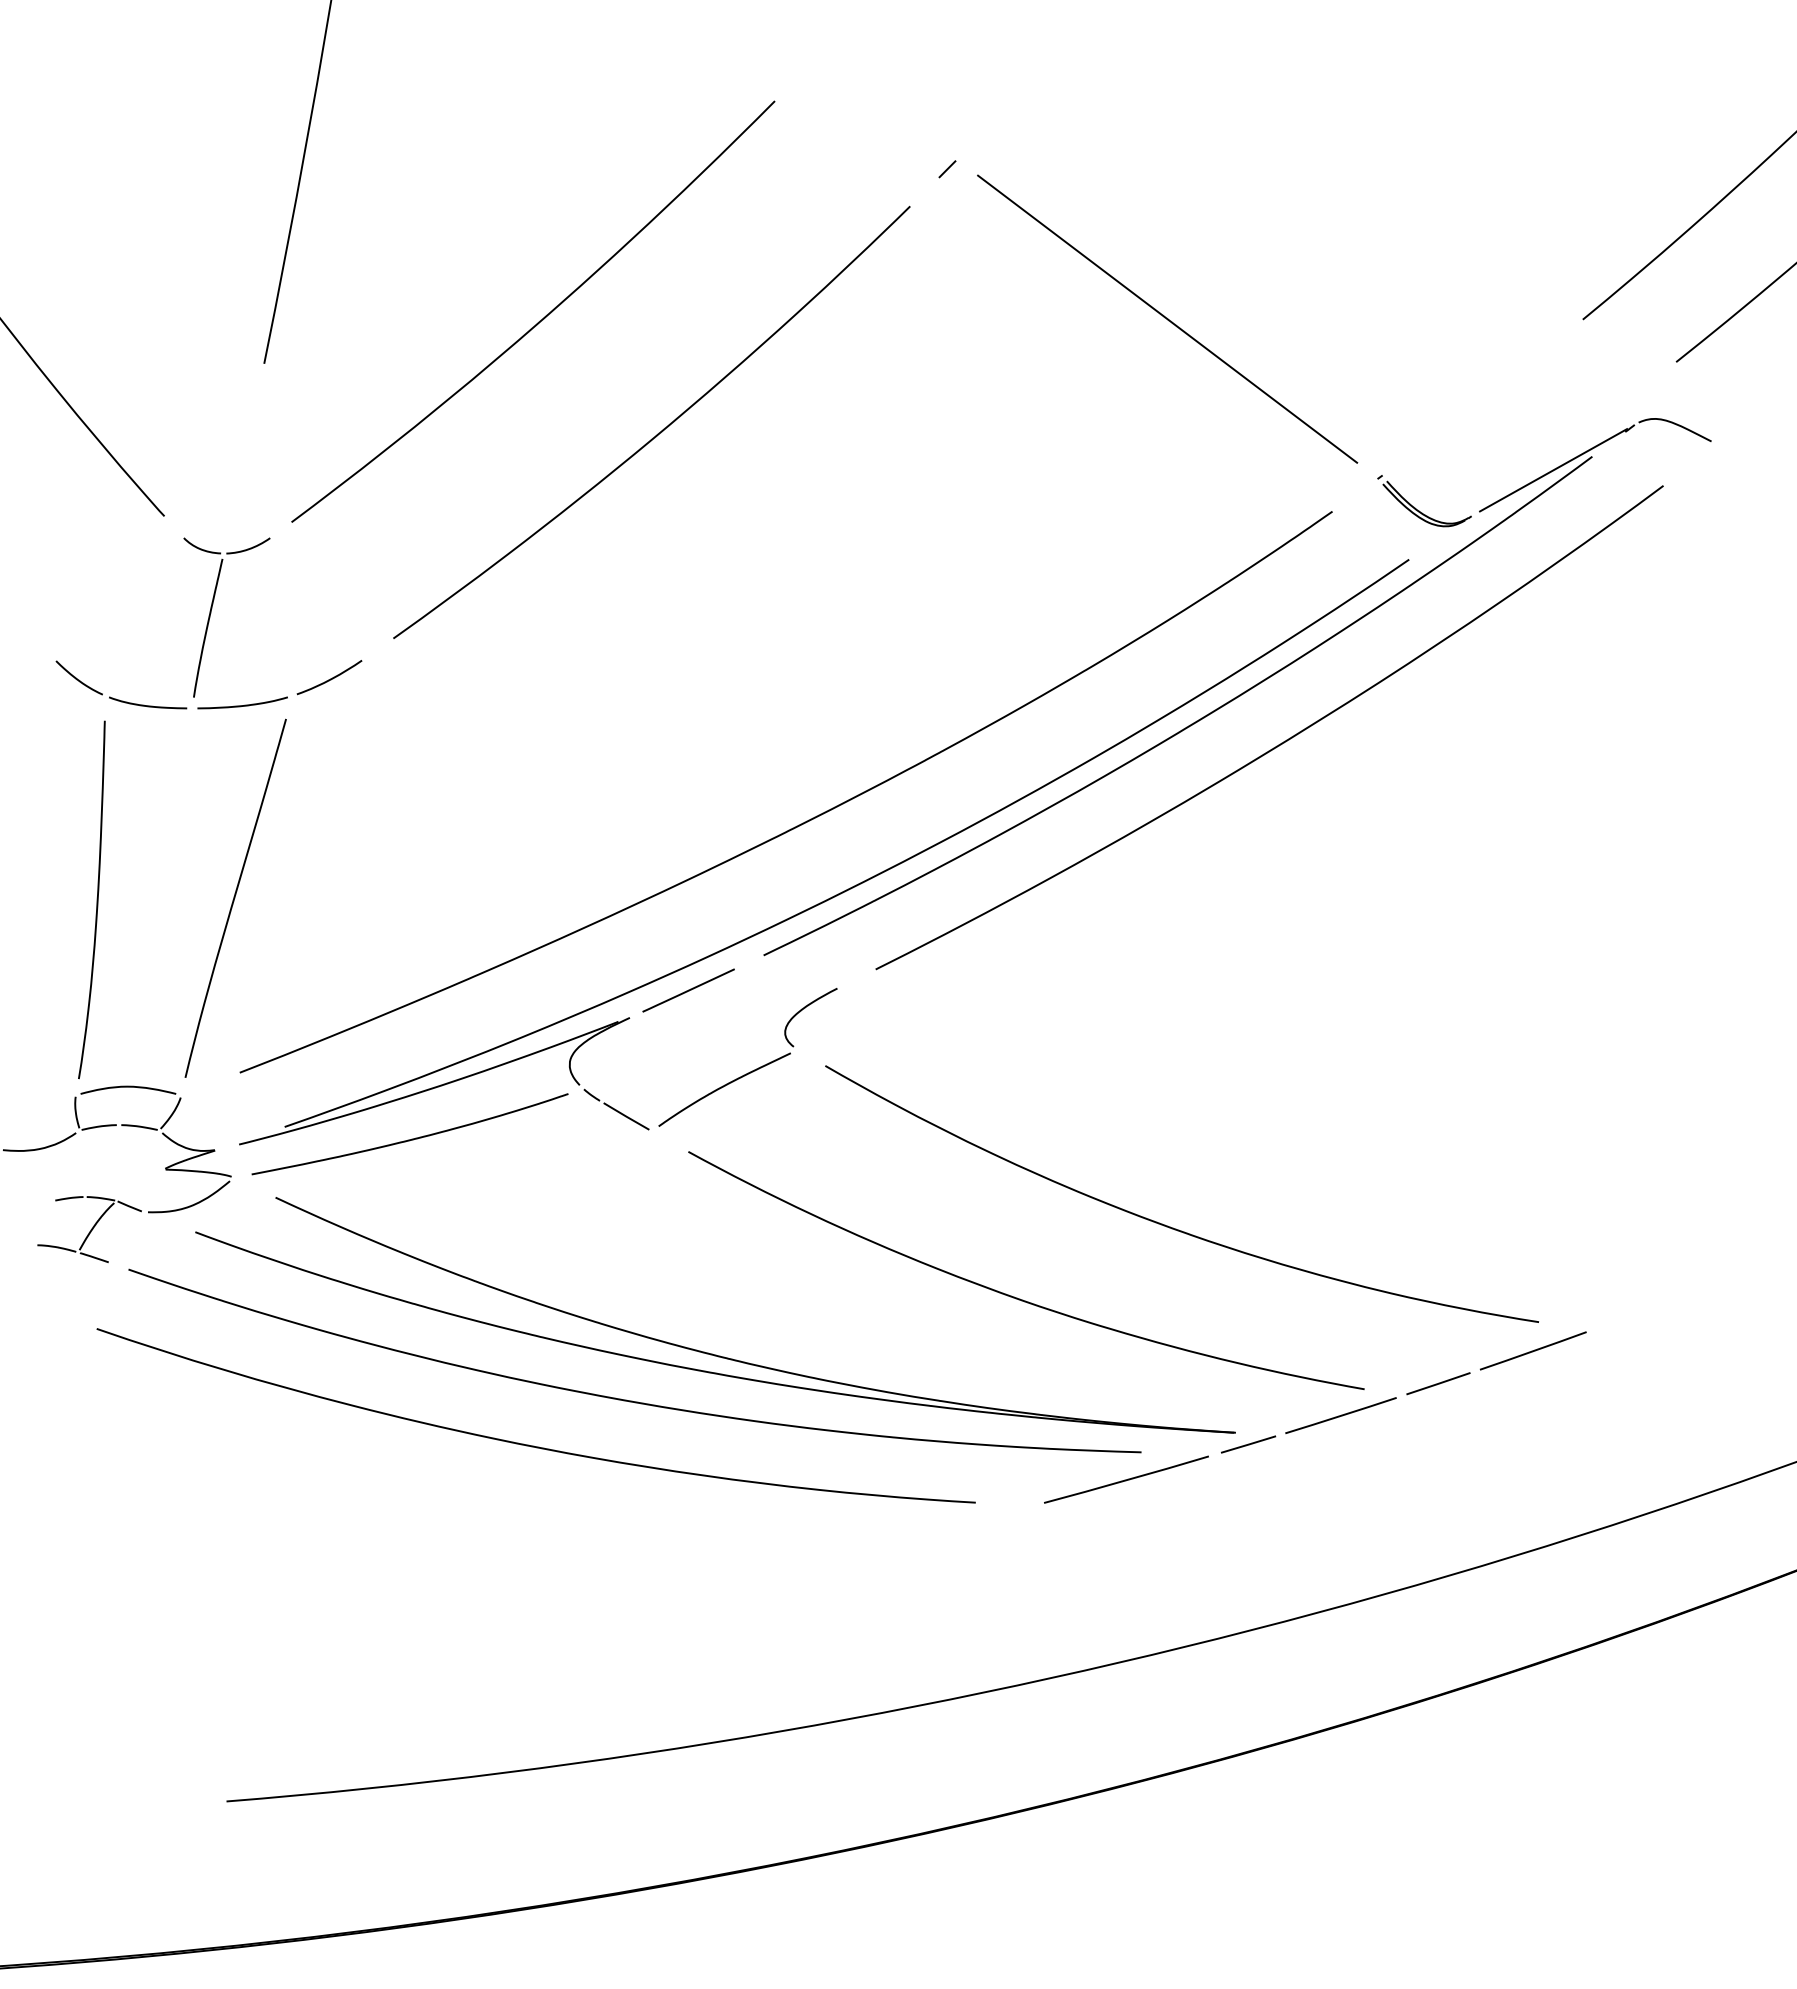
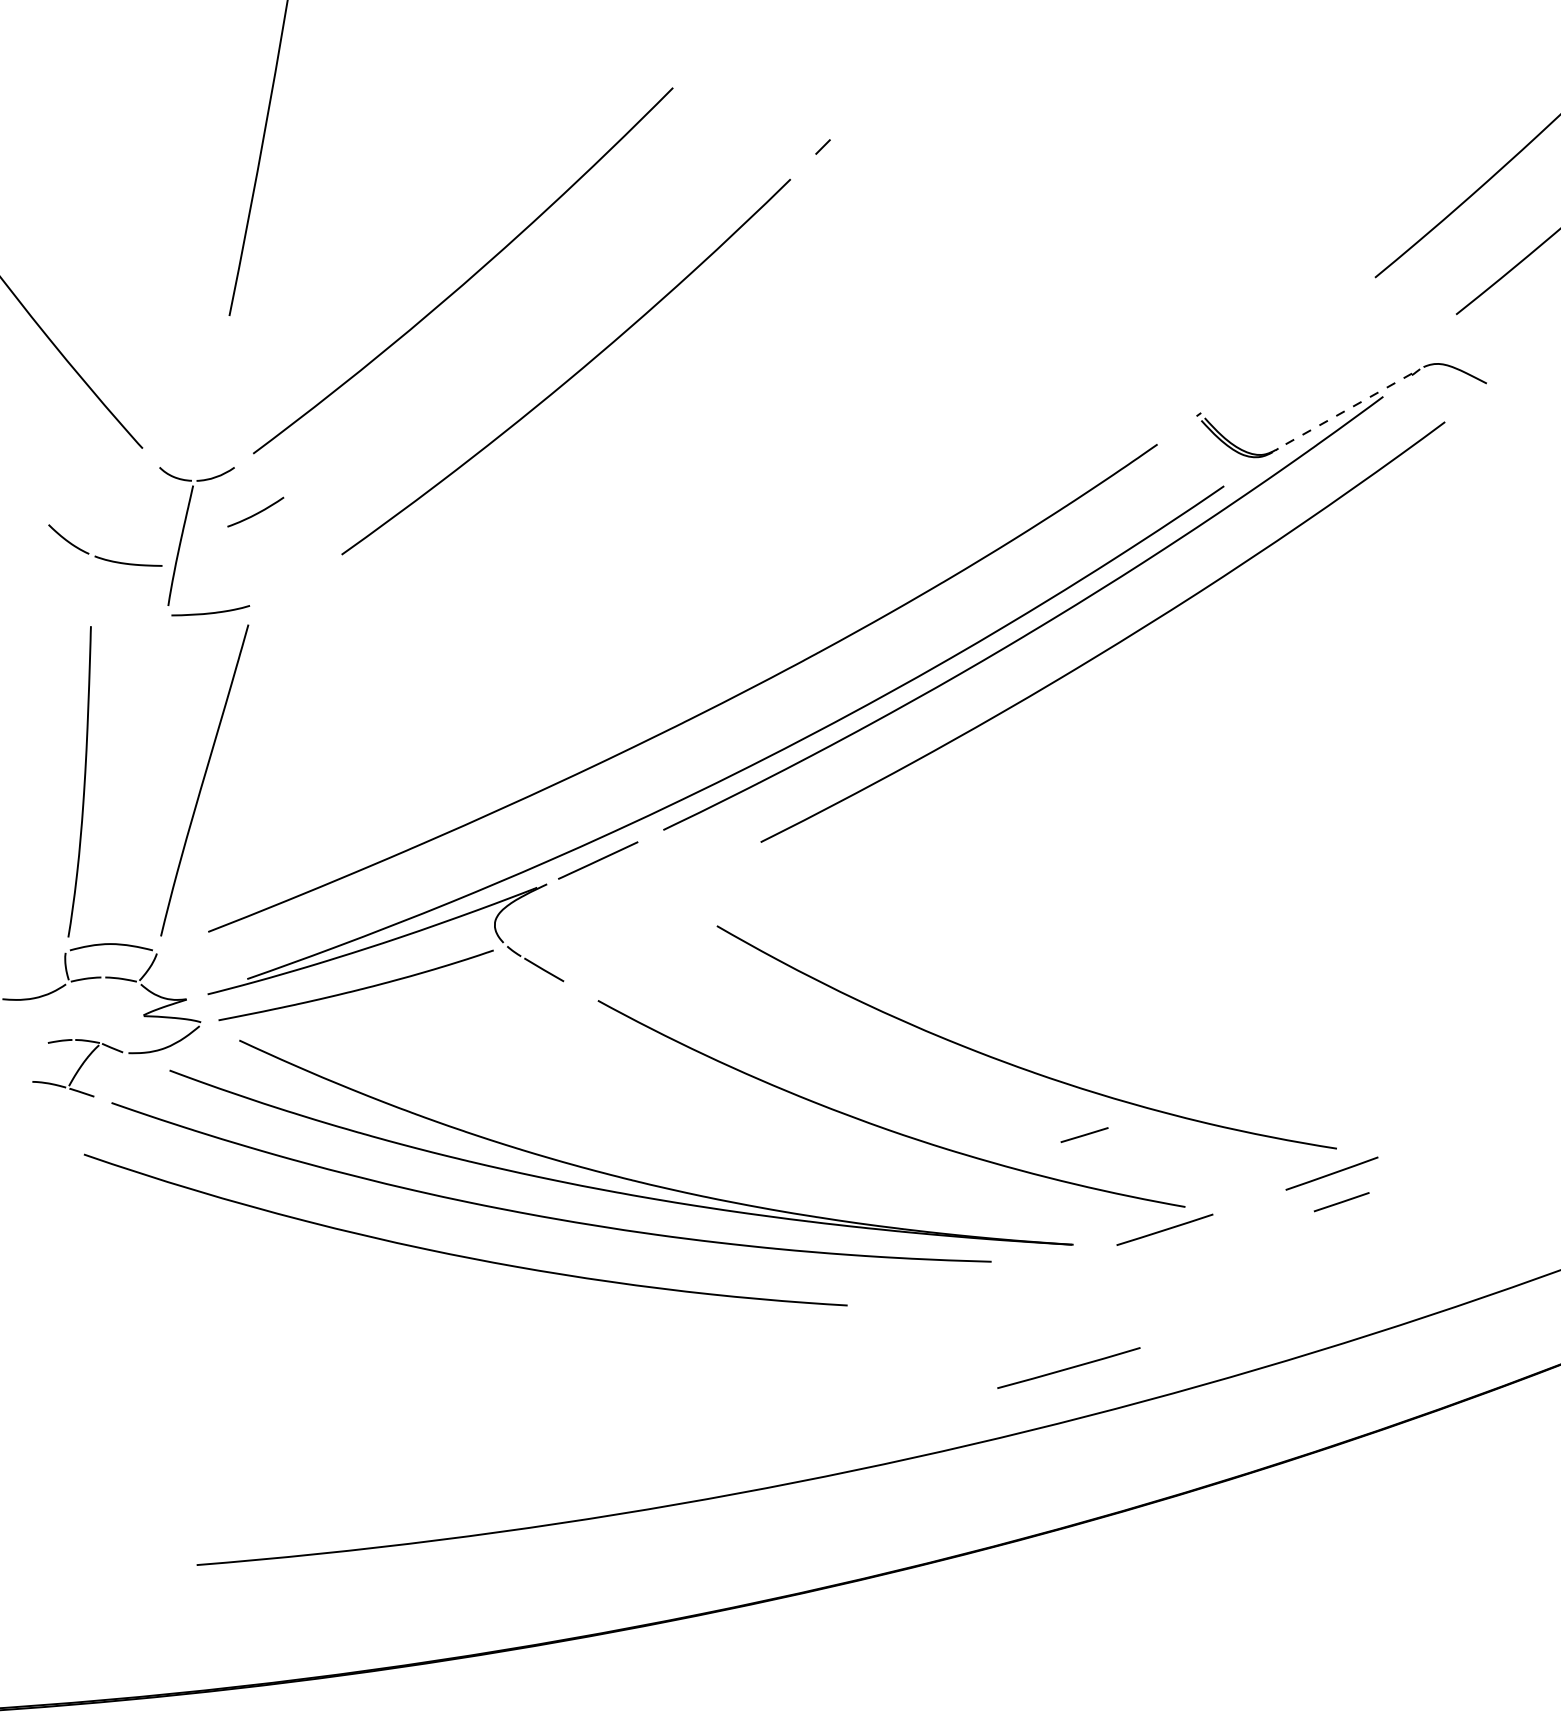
line: (1167, 318) -> (1014, 276), removed
line: (1553, 470) -> (1349, 408), solid -> dashed
curve: (330, 678) -> (256, 513), moved
part: (116, 698) -> (101, 557), moved
part: (754, 1069) -> (655, 929), removed
line: (1438, 1383) -> (1341, 1201), moved
line: (1248, 1444) -> (1084, 1135), moved
line: (1126, 1479) -> (1068, 1367), moved

